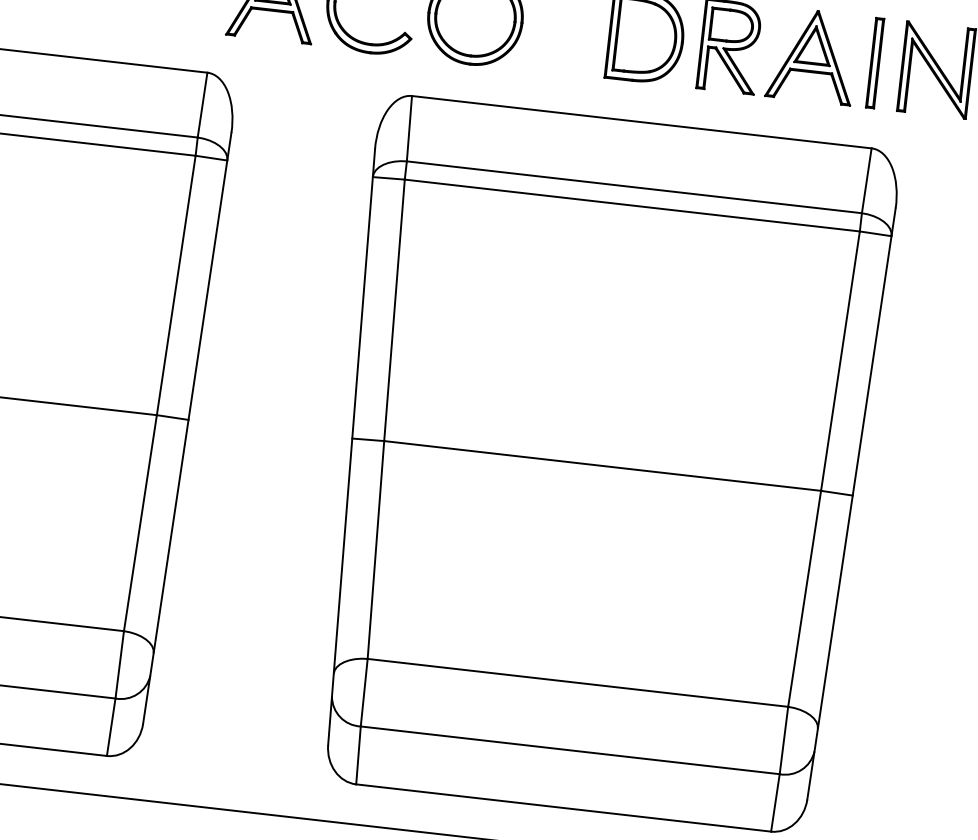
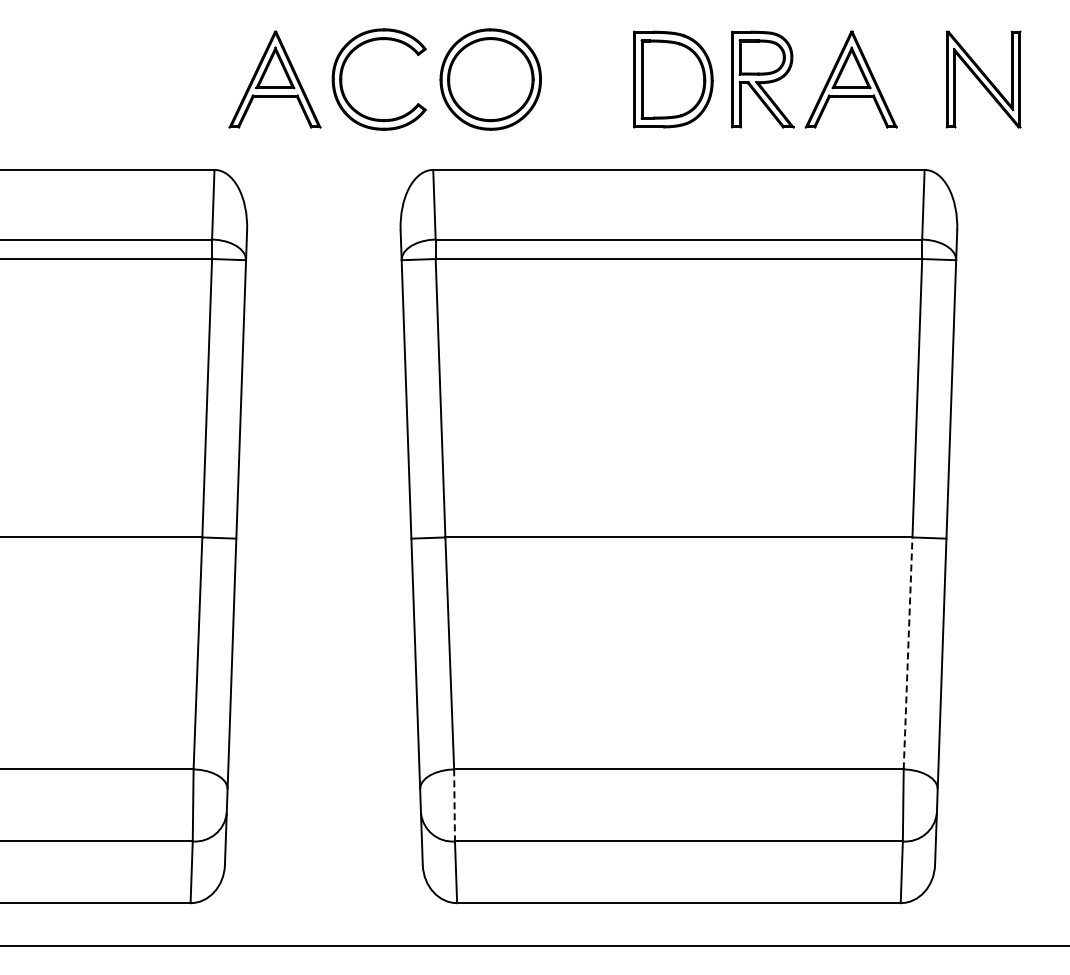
part: (874, 63) -> (917, 79), removed
line: (805, 598) -> (908, 652), solid -> dashed
line: (364, 692) -> (454, 805), solid -> dashed

